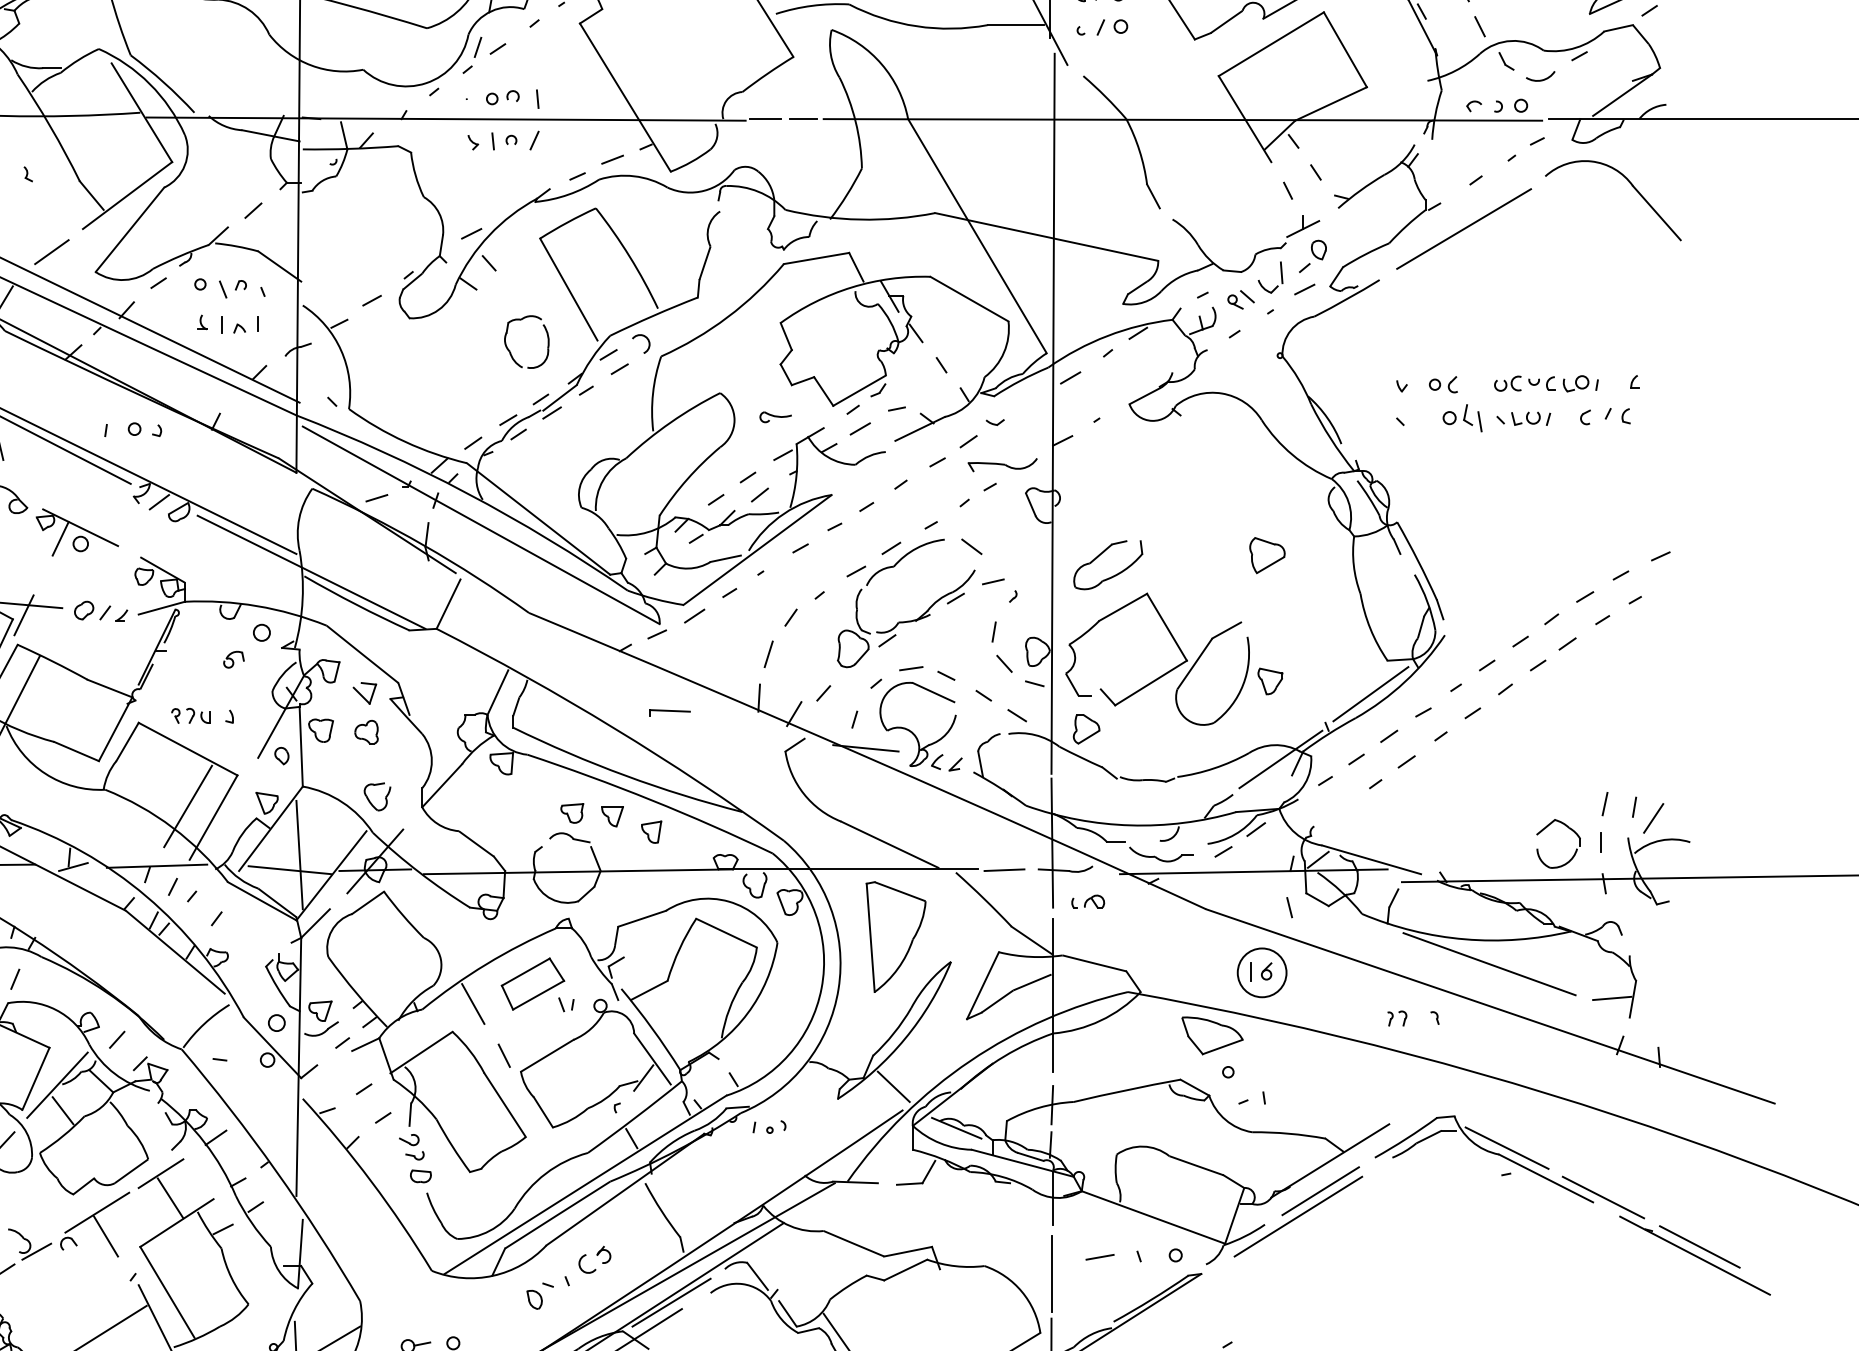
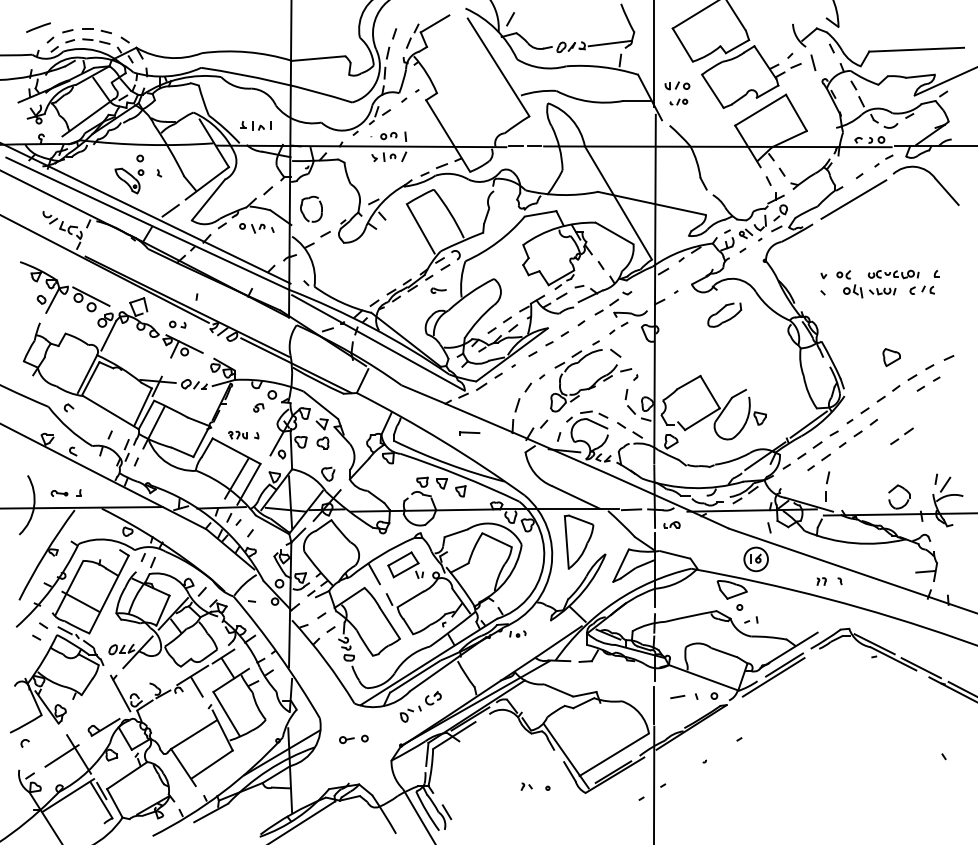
part: (1101, 26) -> (678, 101), size x0.7
part: (227, 323) -> (255, 125), moved
part: (510, 348) -> (303, 212), moved
part: (774, 416) -> (438, 290), moved
part: (144, 429) -> (177, 324), moved
part: (1266, 555) -> (891, 357), moved
part: (1107, 563) -> (724, 314), moved
part: (1552, 652) -> (901, 435), moved
part: (1603, 822) -> (827, 486), moved
line: (1488, 964) -> (865, 555), removed

